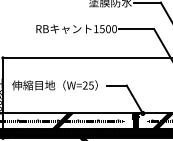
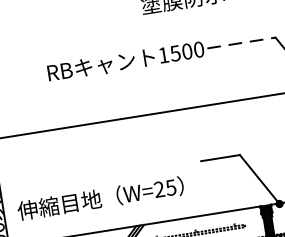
line: (136, 29) -> (241, 43), solid -> dashed
text: (54, 85) -> (99, 198), moved

